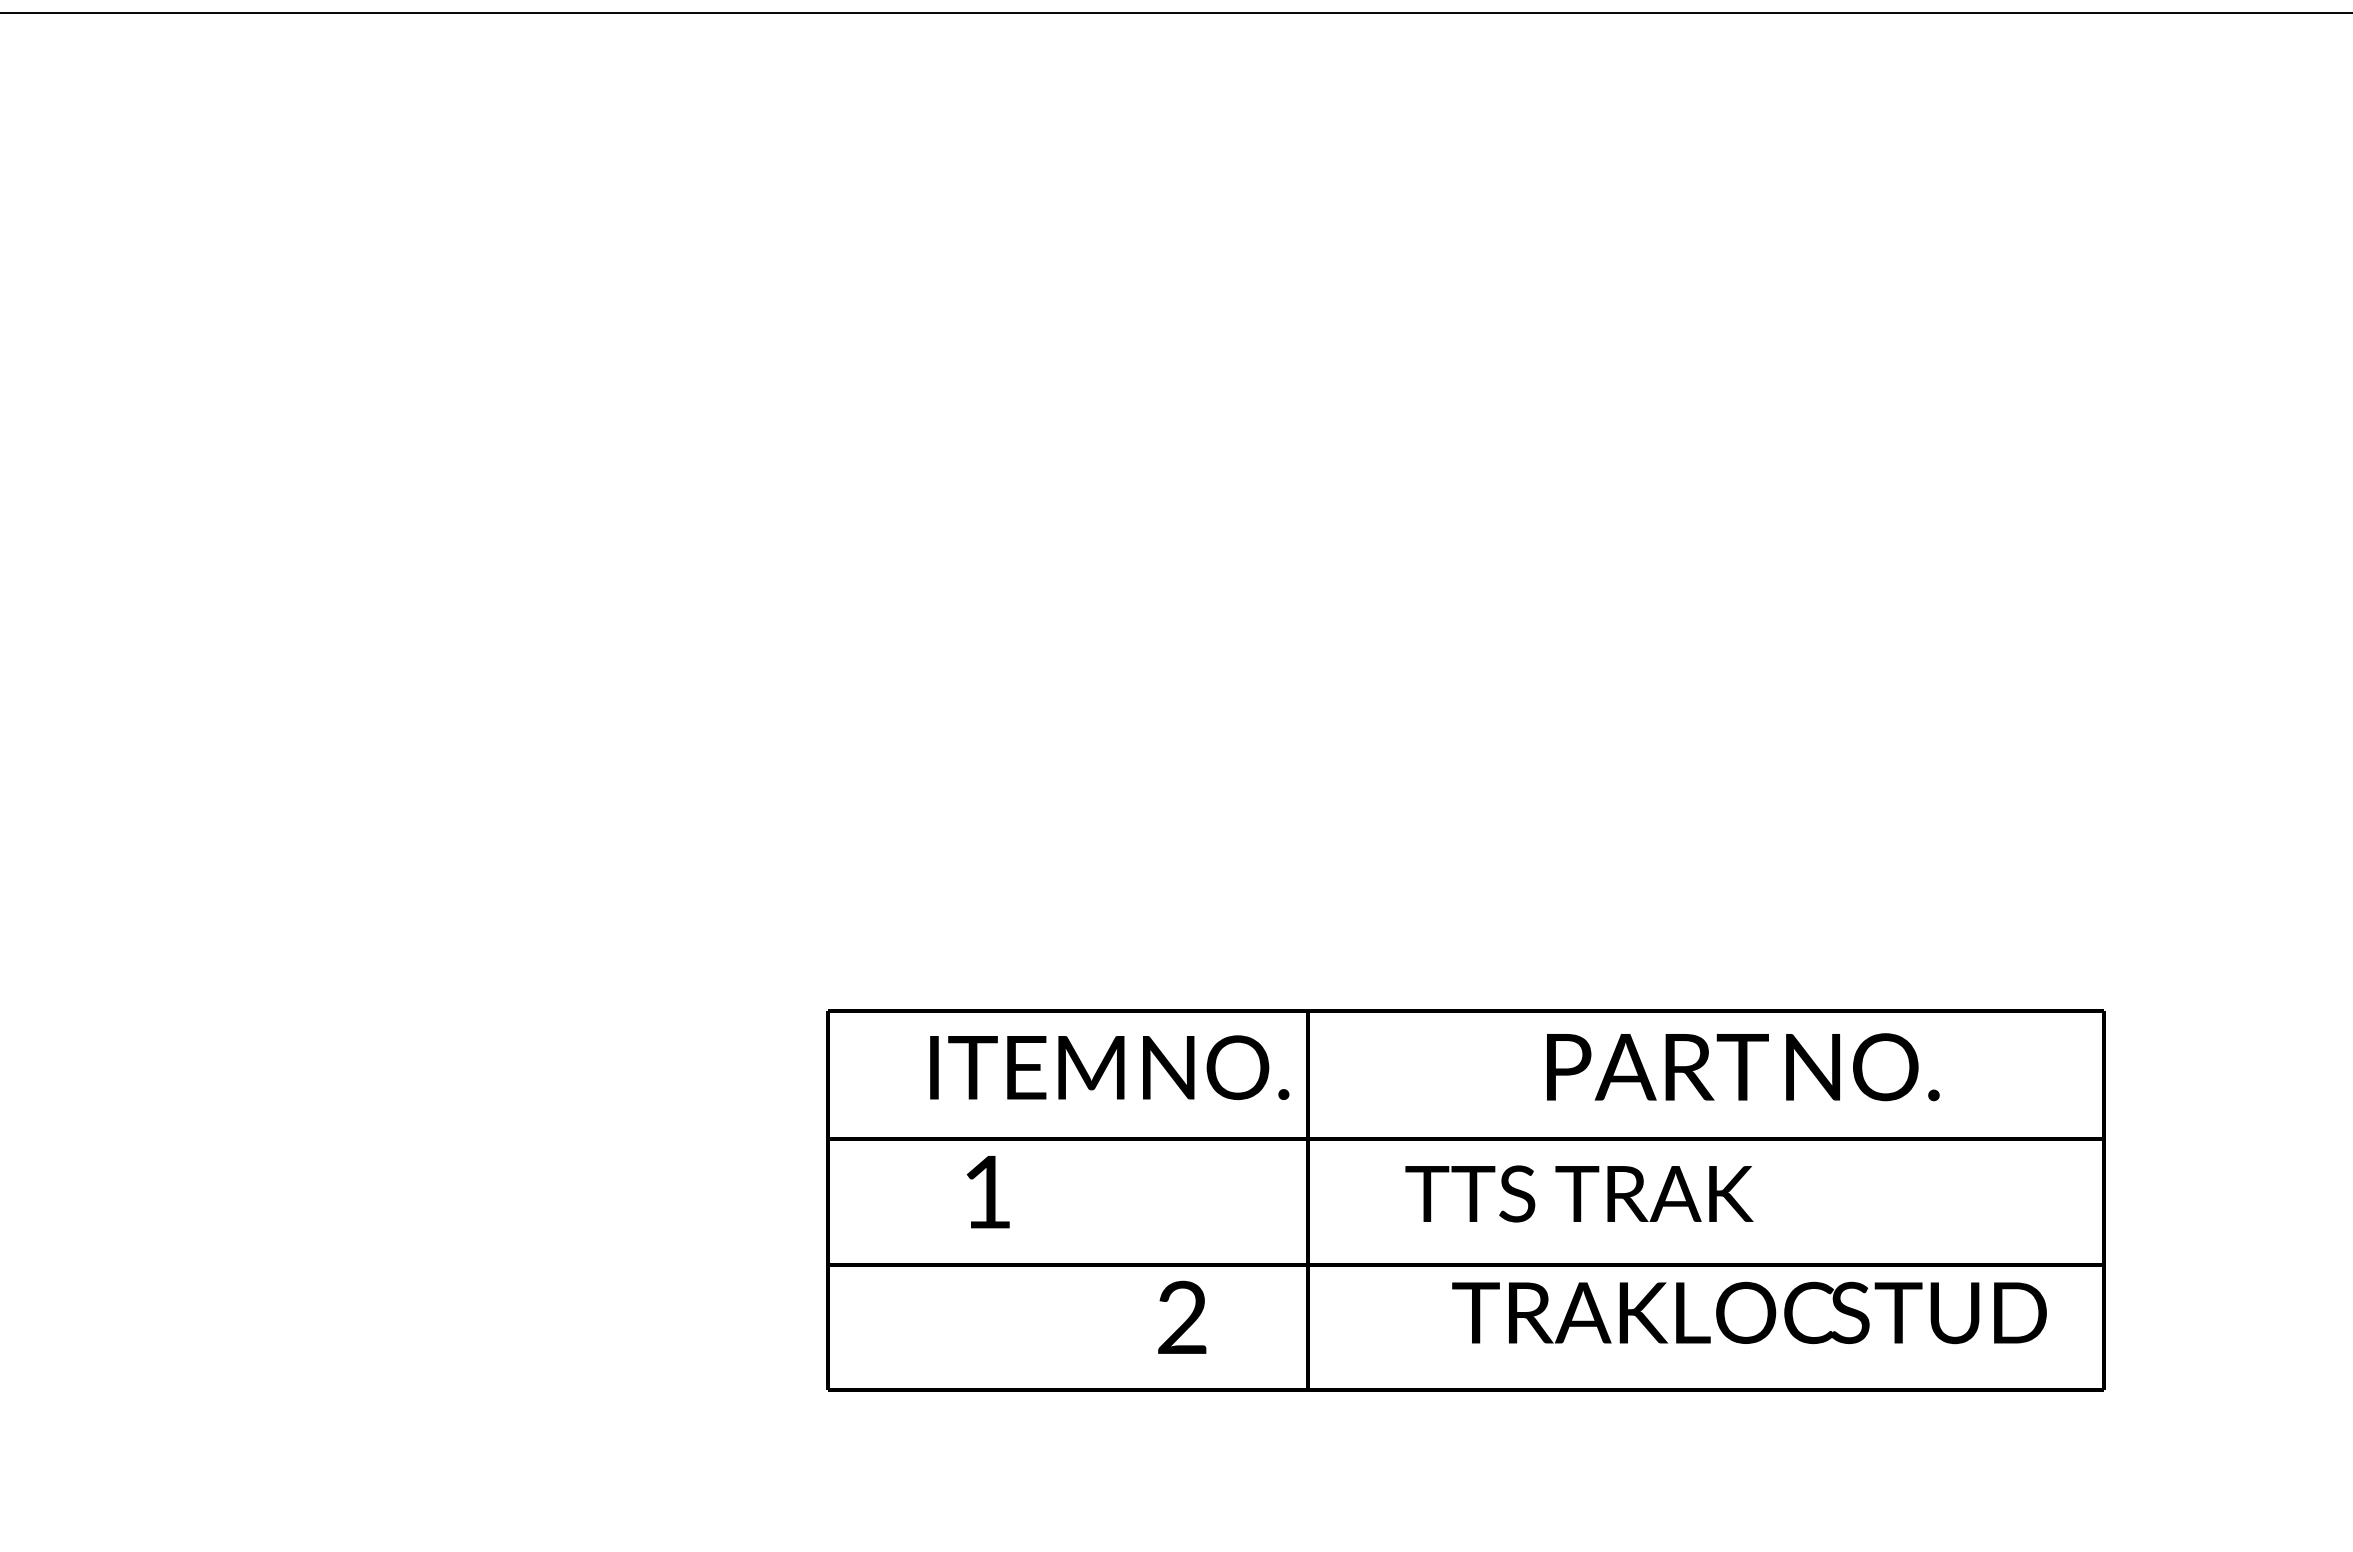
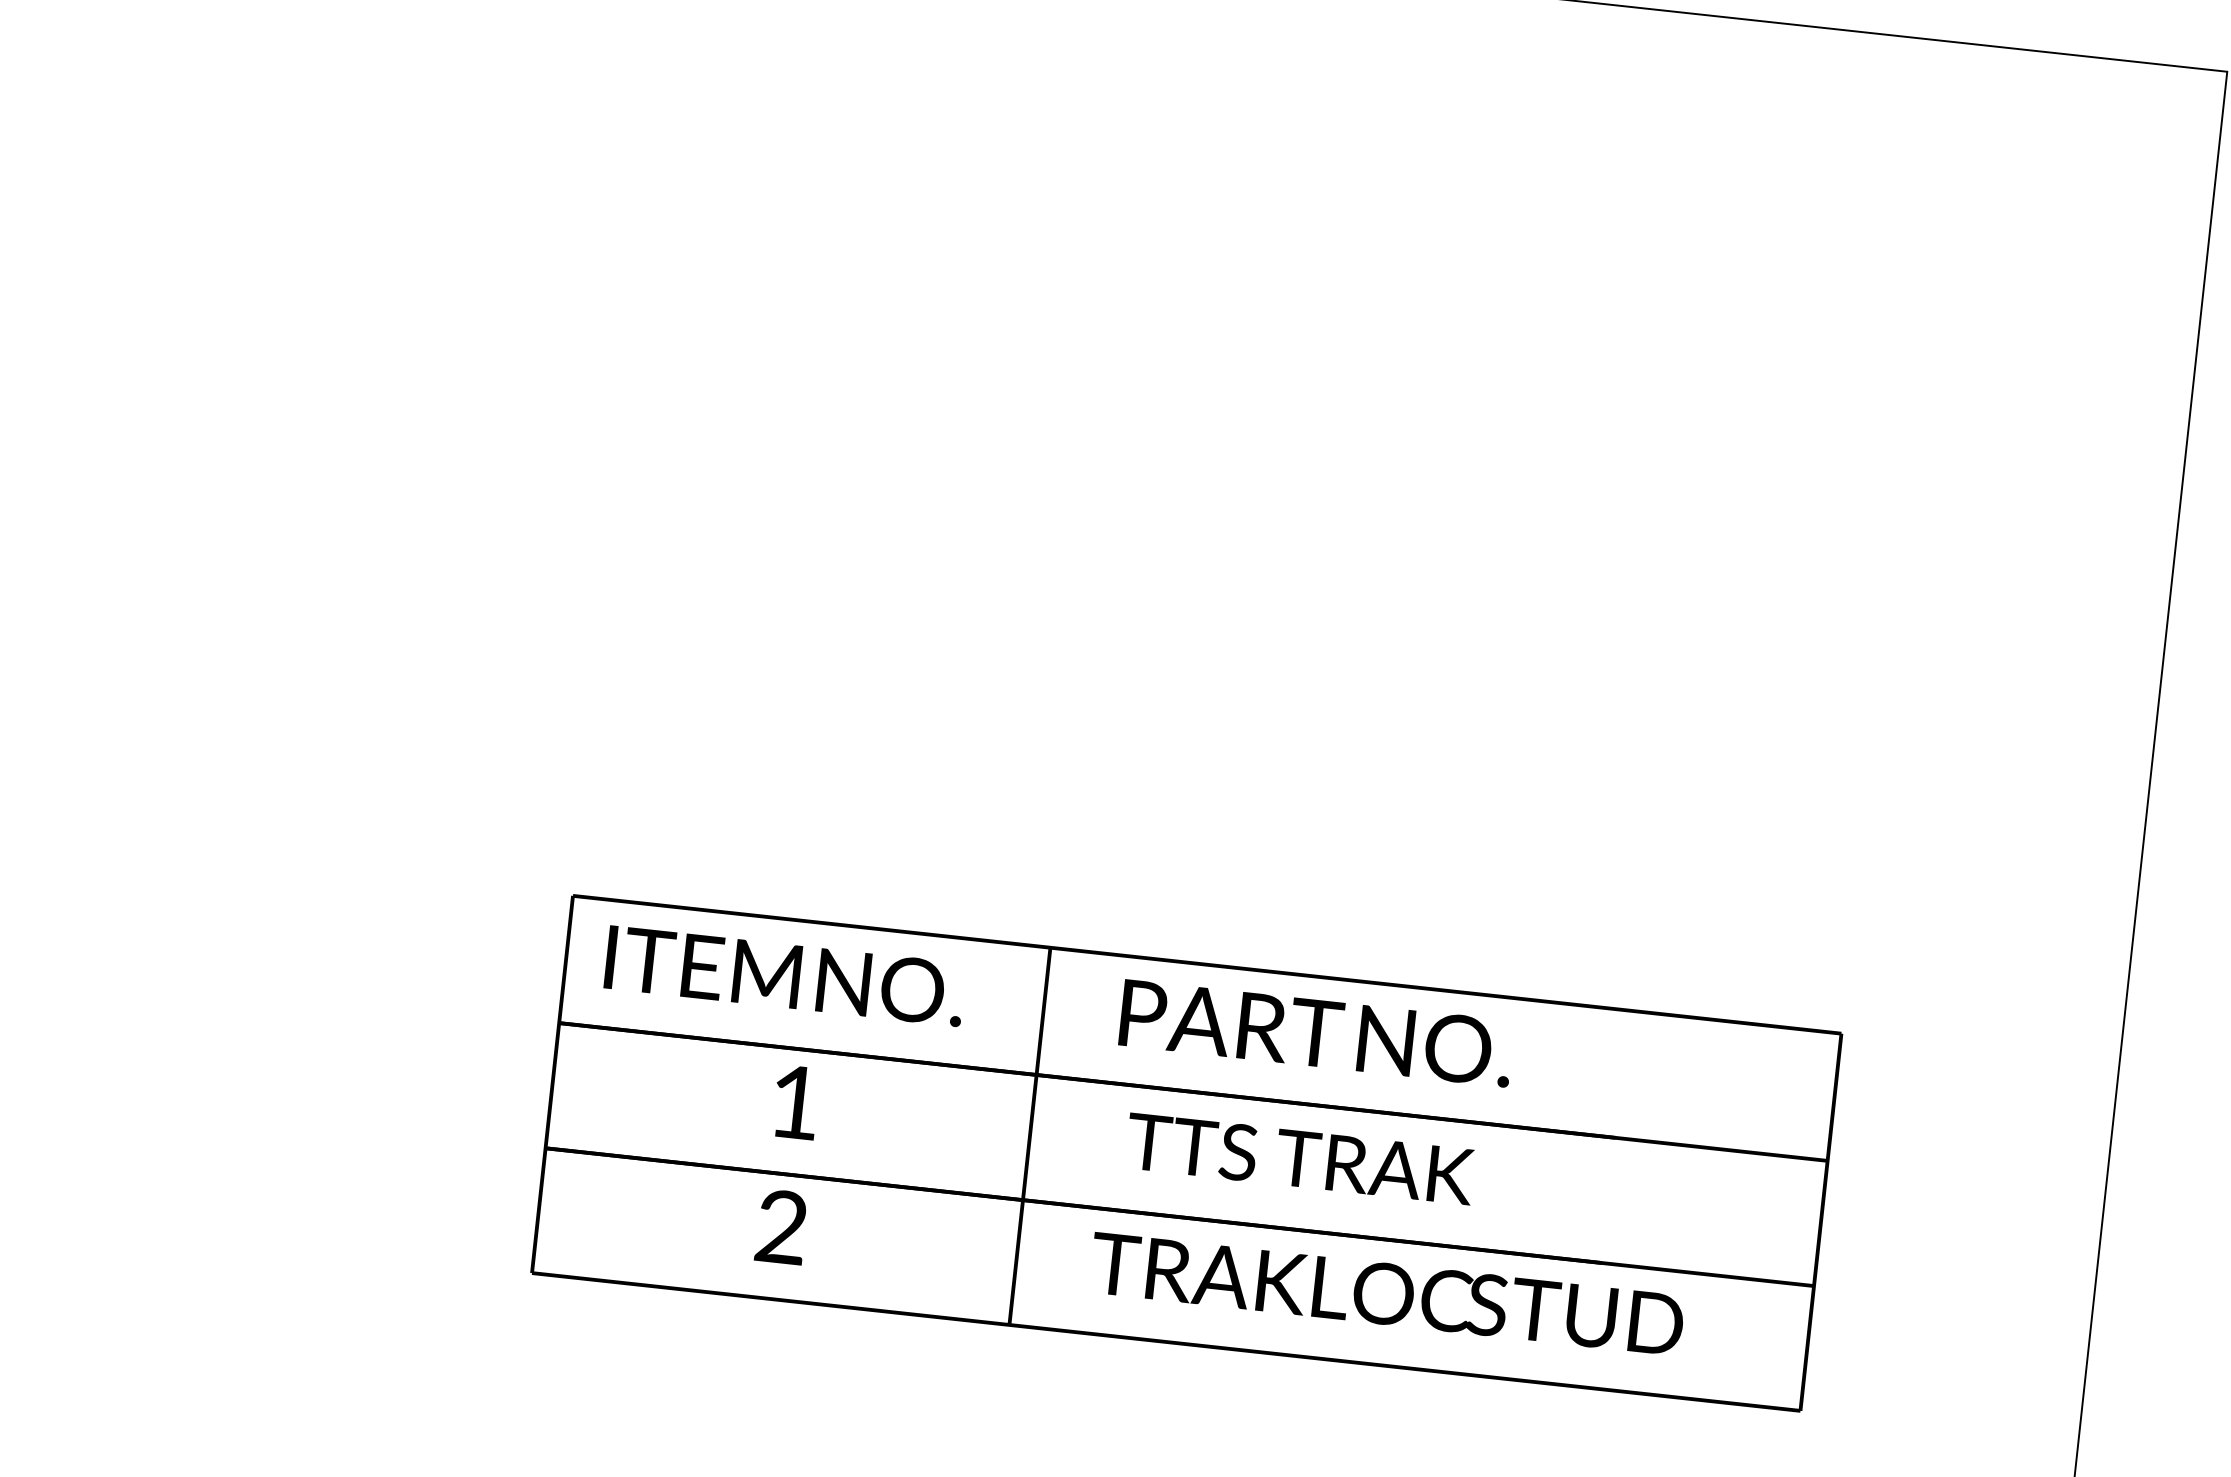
text: (1109, 1067) -> (785, 975), moved
text: (1743, 1067) -> (1316, 1033), moved
text: (987, 1192) -> (795, 1102), moved
text: (1749, 1312) -> (1387, 1293), moved
text: (1182, 1316) -> (782, 1225), moved

